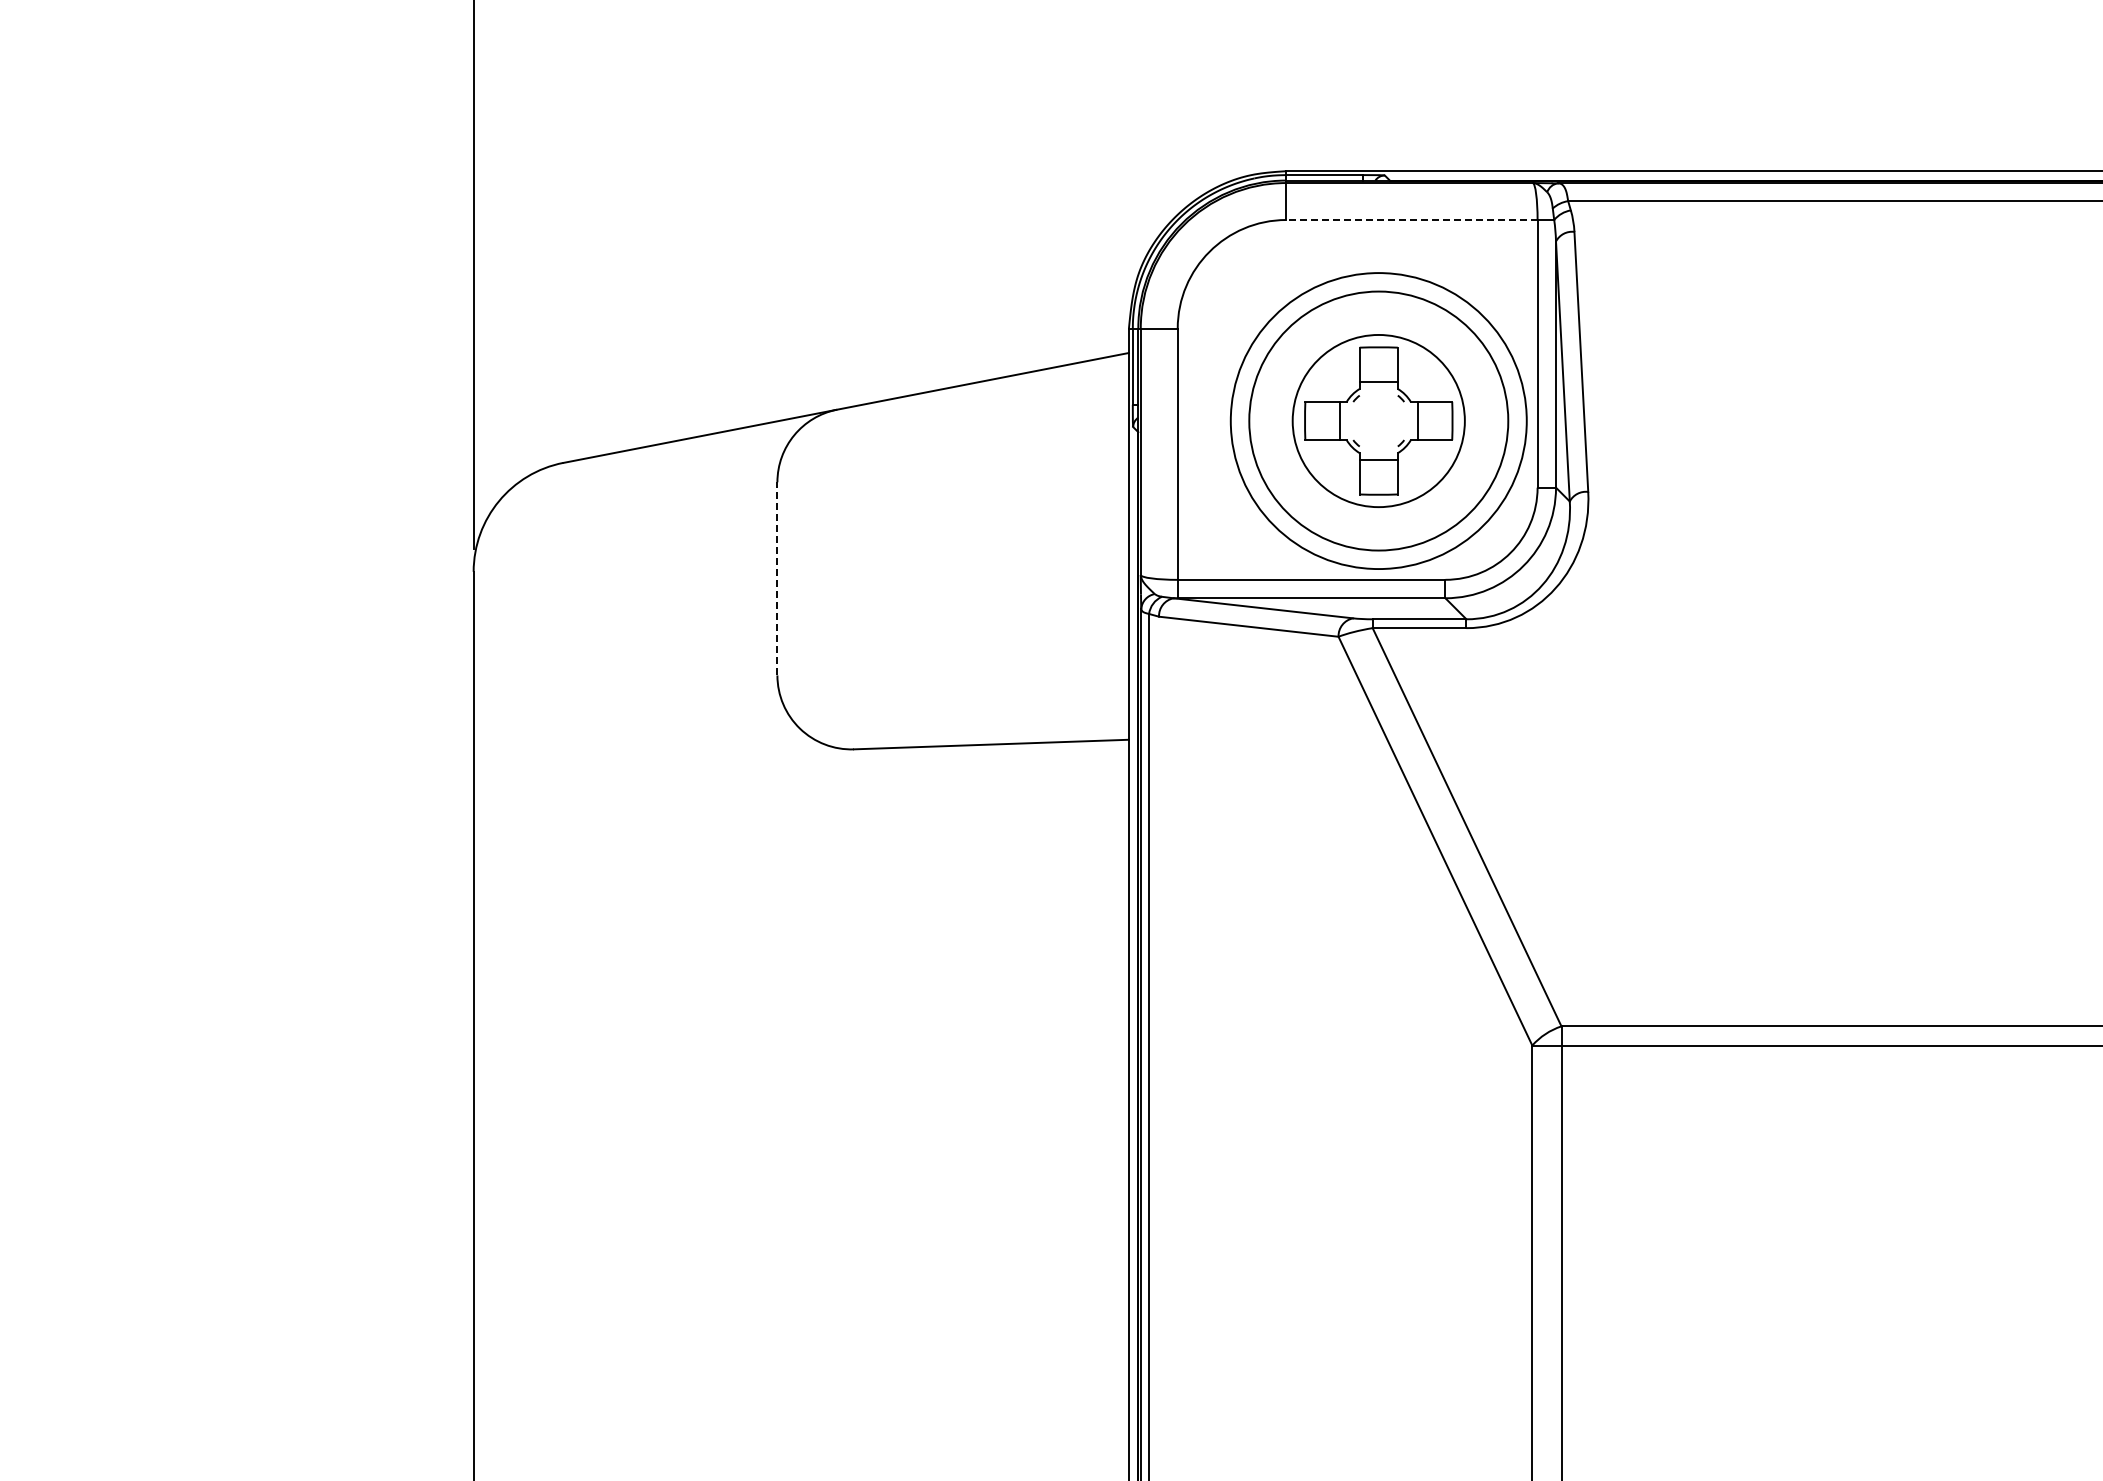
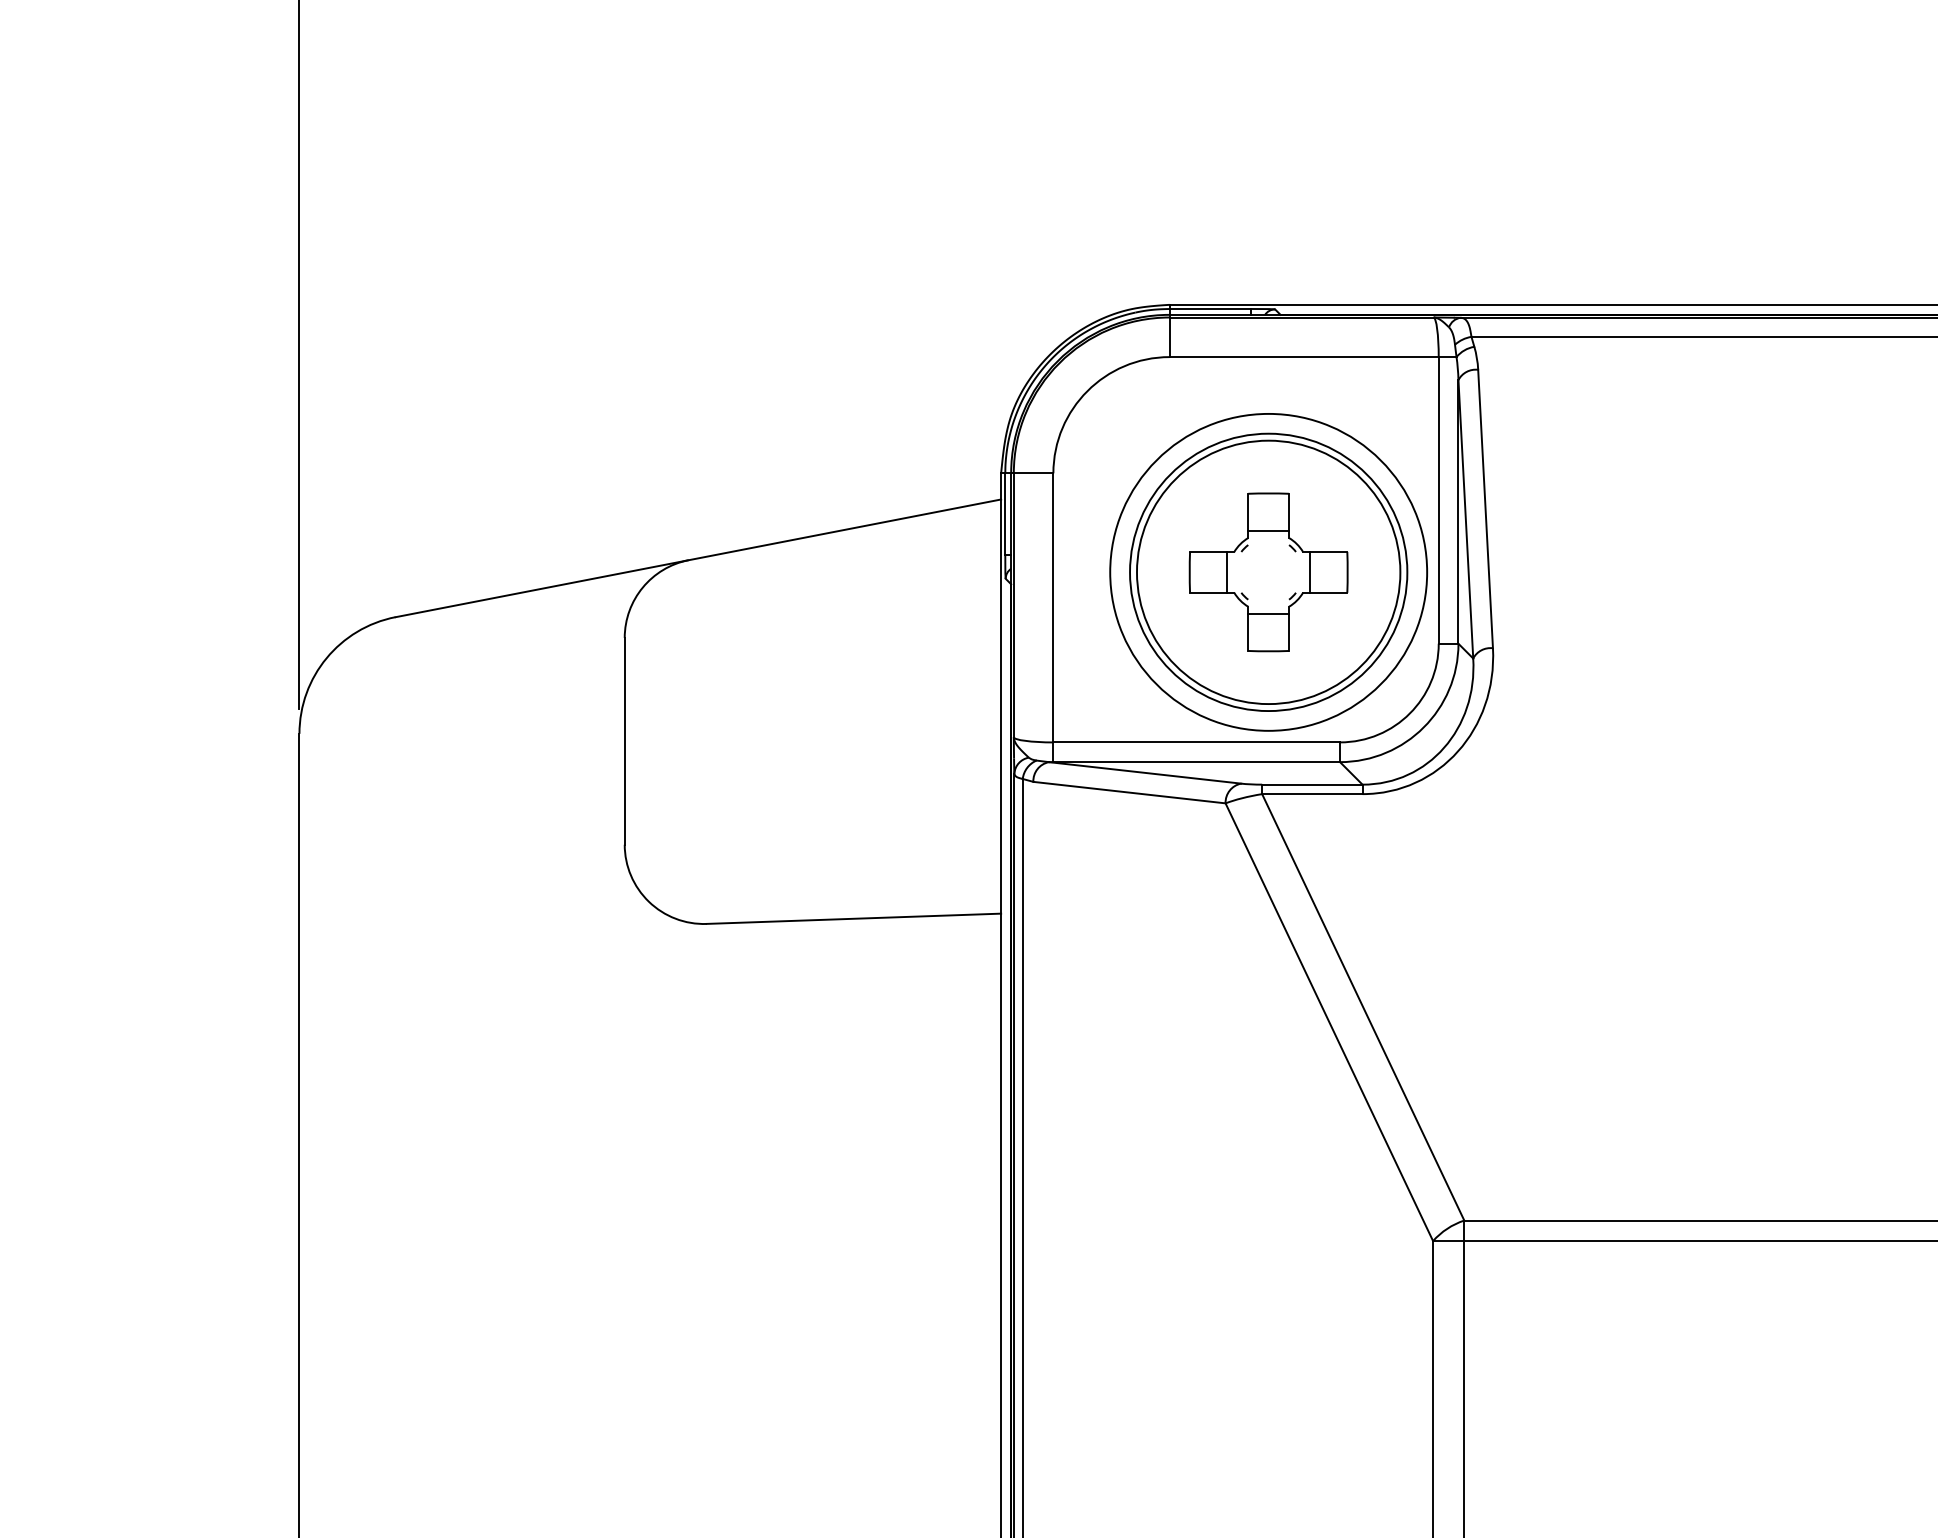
line: (1411, 220) -> (1303, 357), dashed -> solid
circle: (1378, 421) -> (1268, 572), size x1.43
line: (777, 578) -> (624, 740), dashed -> solid

